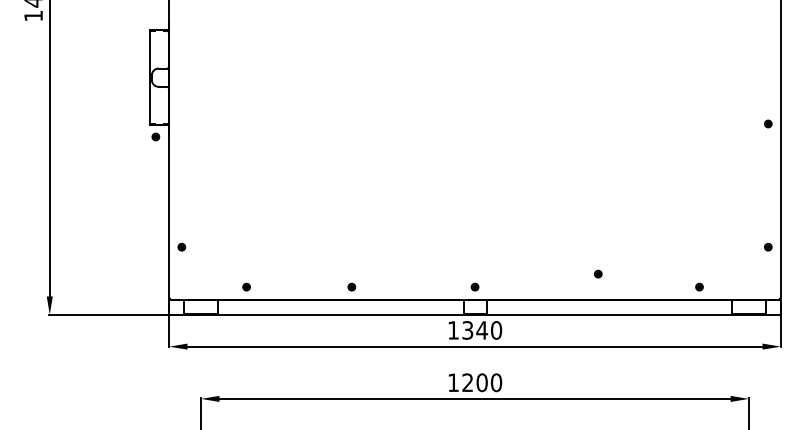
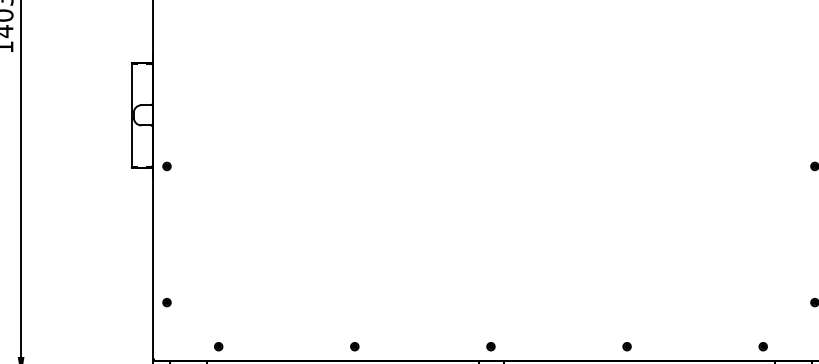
part: (155, 136) -> (166, 165), moved
part: (598, 273) -> (627, 345), moved
part: (246, 286) -> (218, 345), moved
part: (699, 286) -> (763, 345), moved

